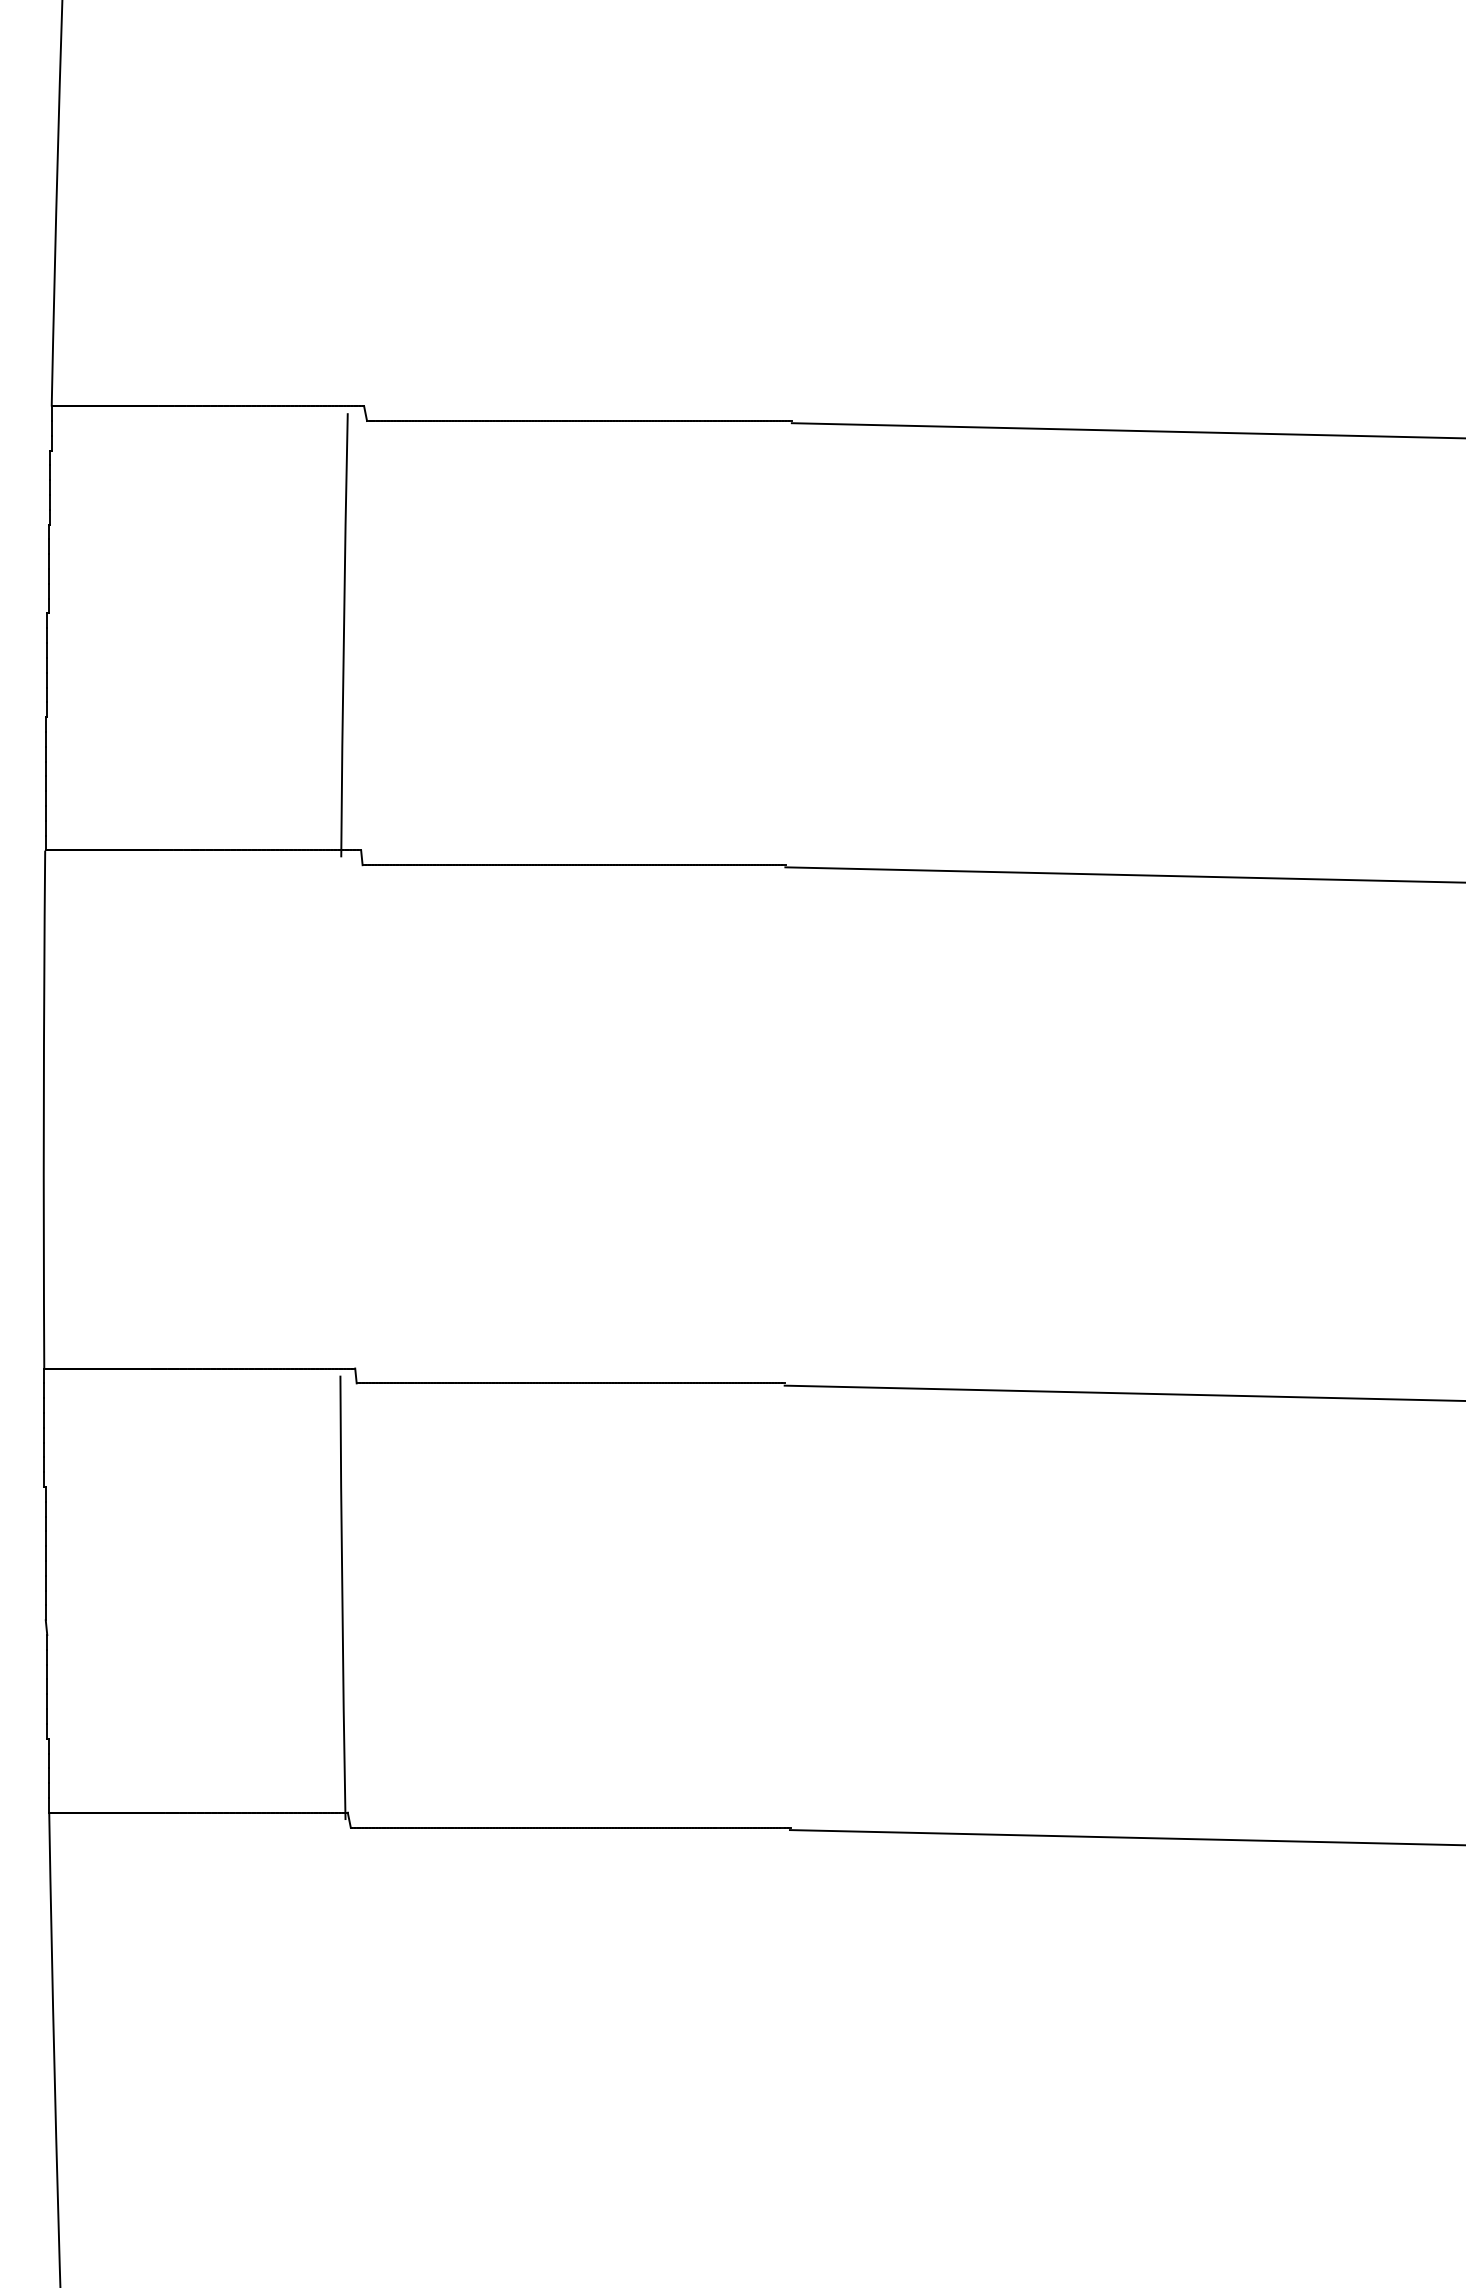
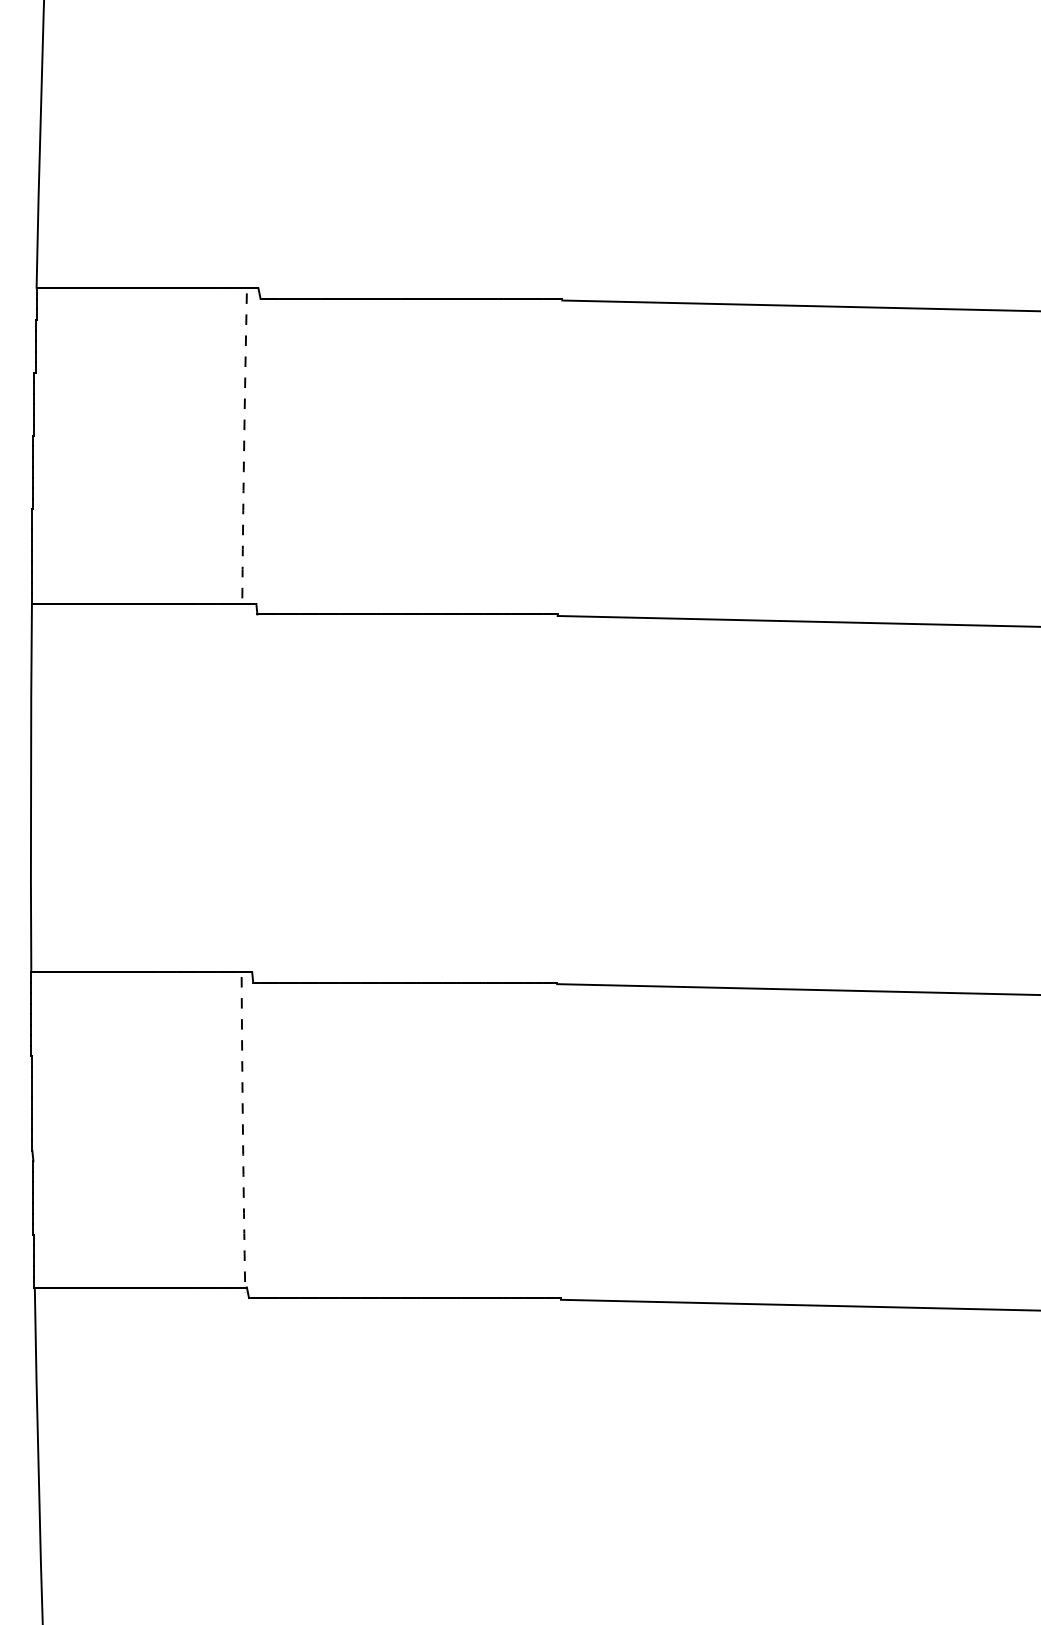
arc: (343, 635) -> (243, 451), solid -> dashed
arc: (342, 1597) -> (243, 1134), solid -> dashed

